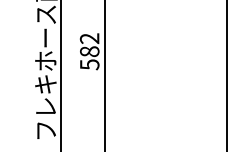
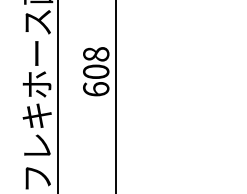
text: (89, 51) -> (95, 71), 582 -> 608

